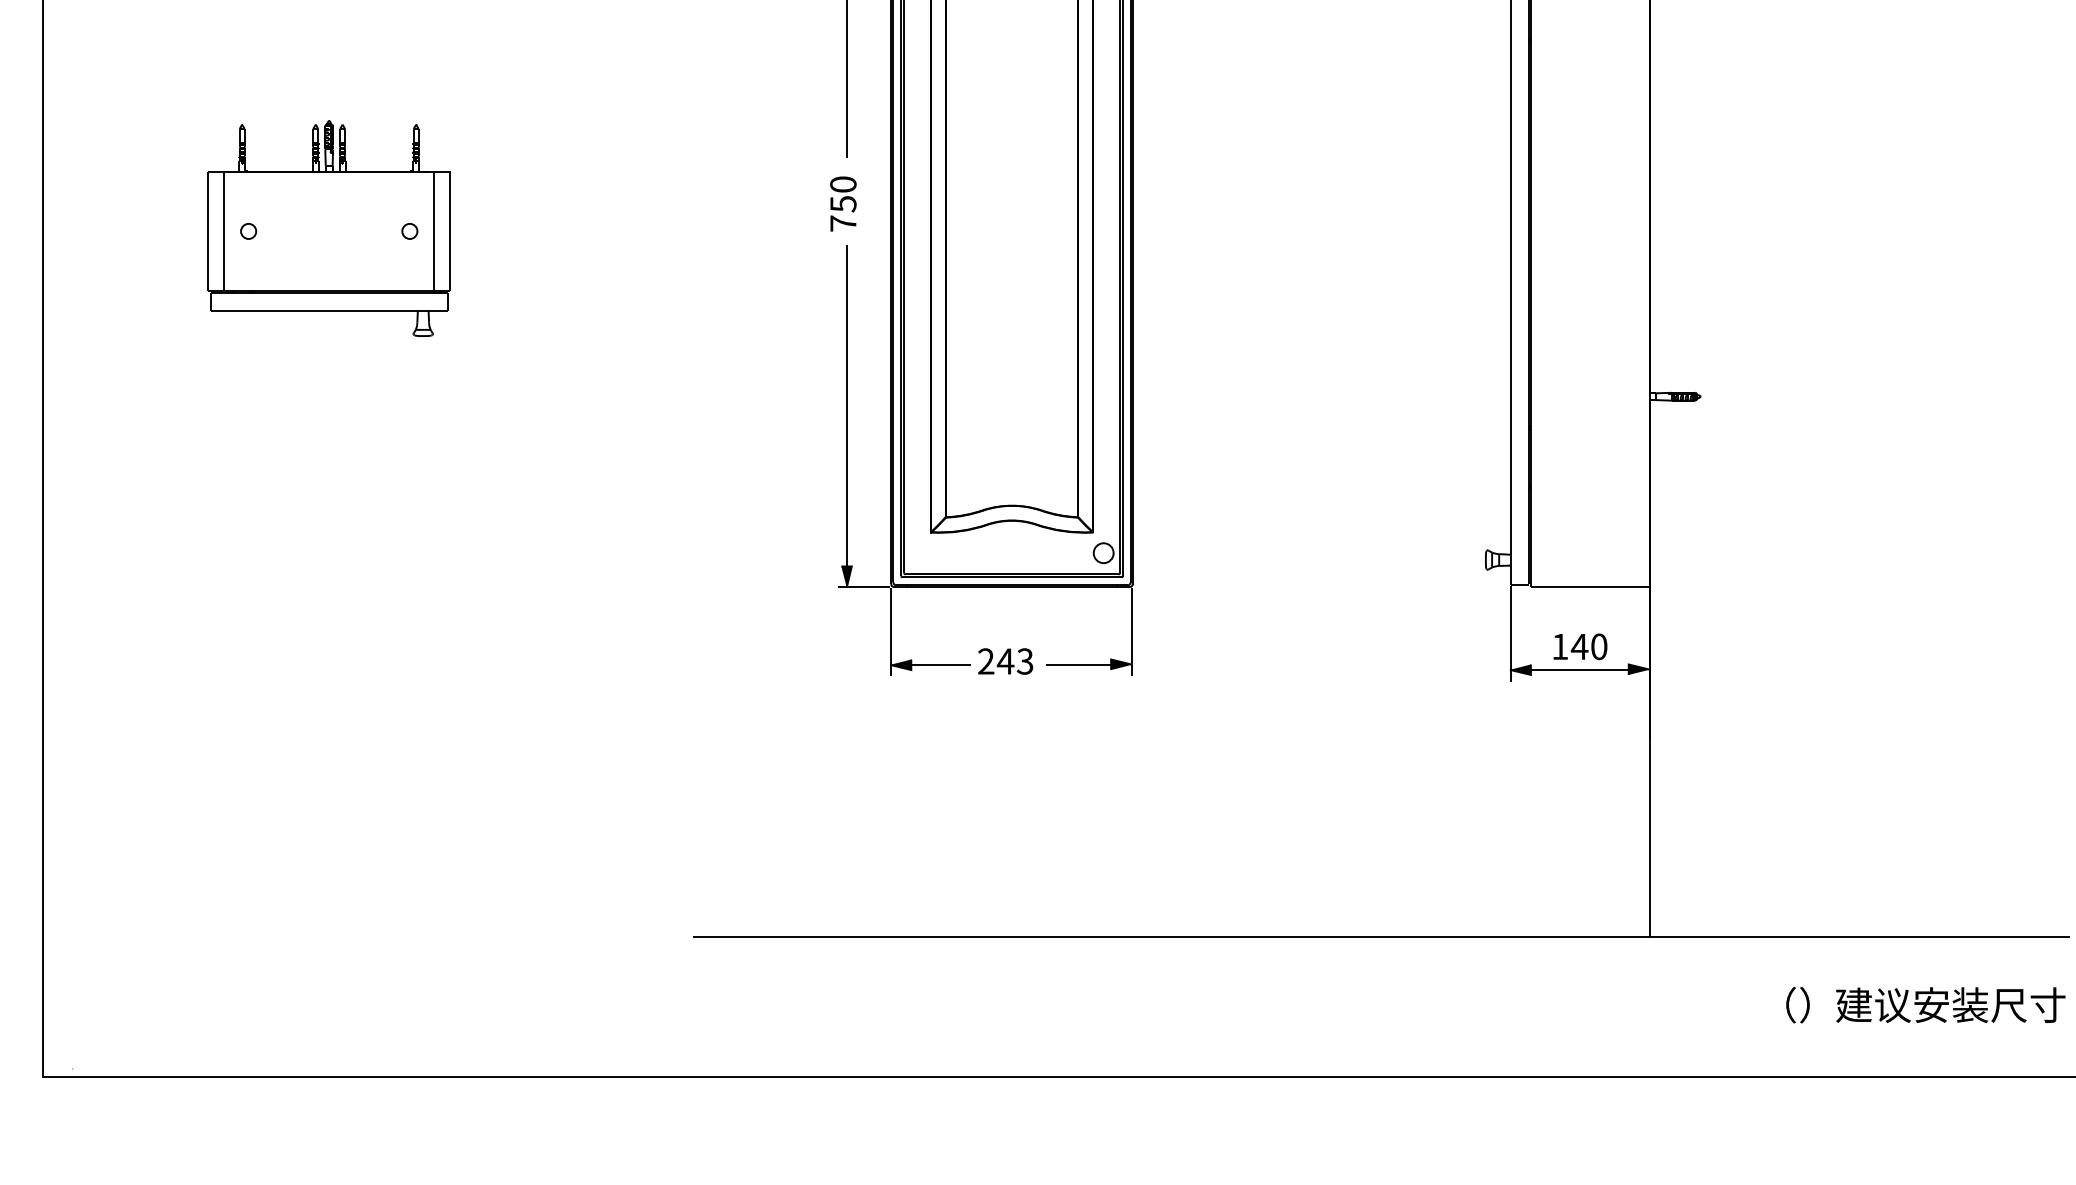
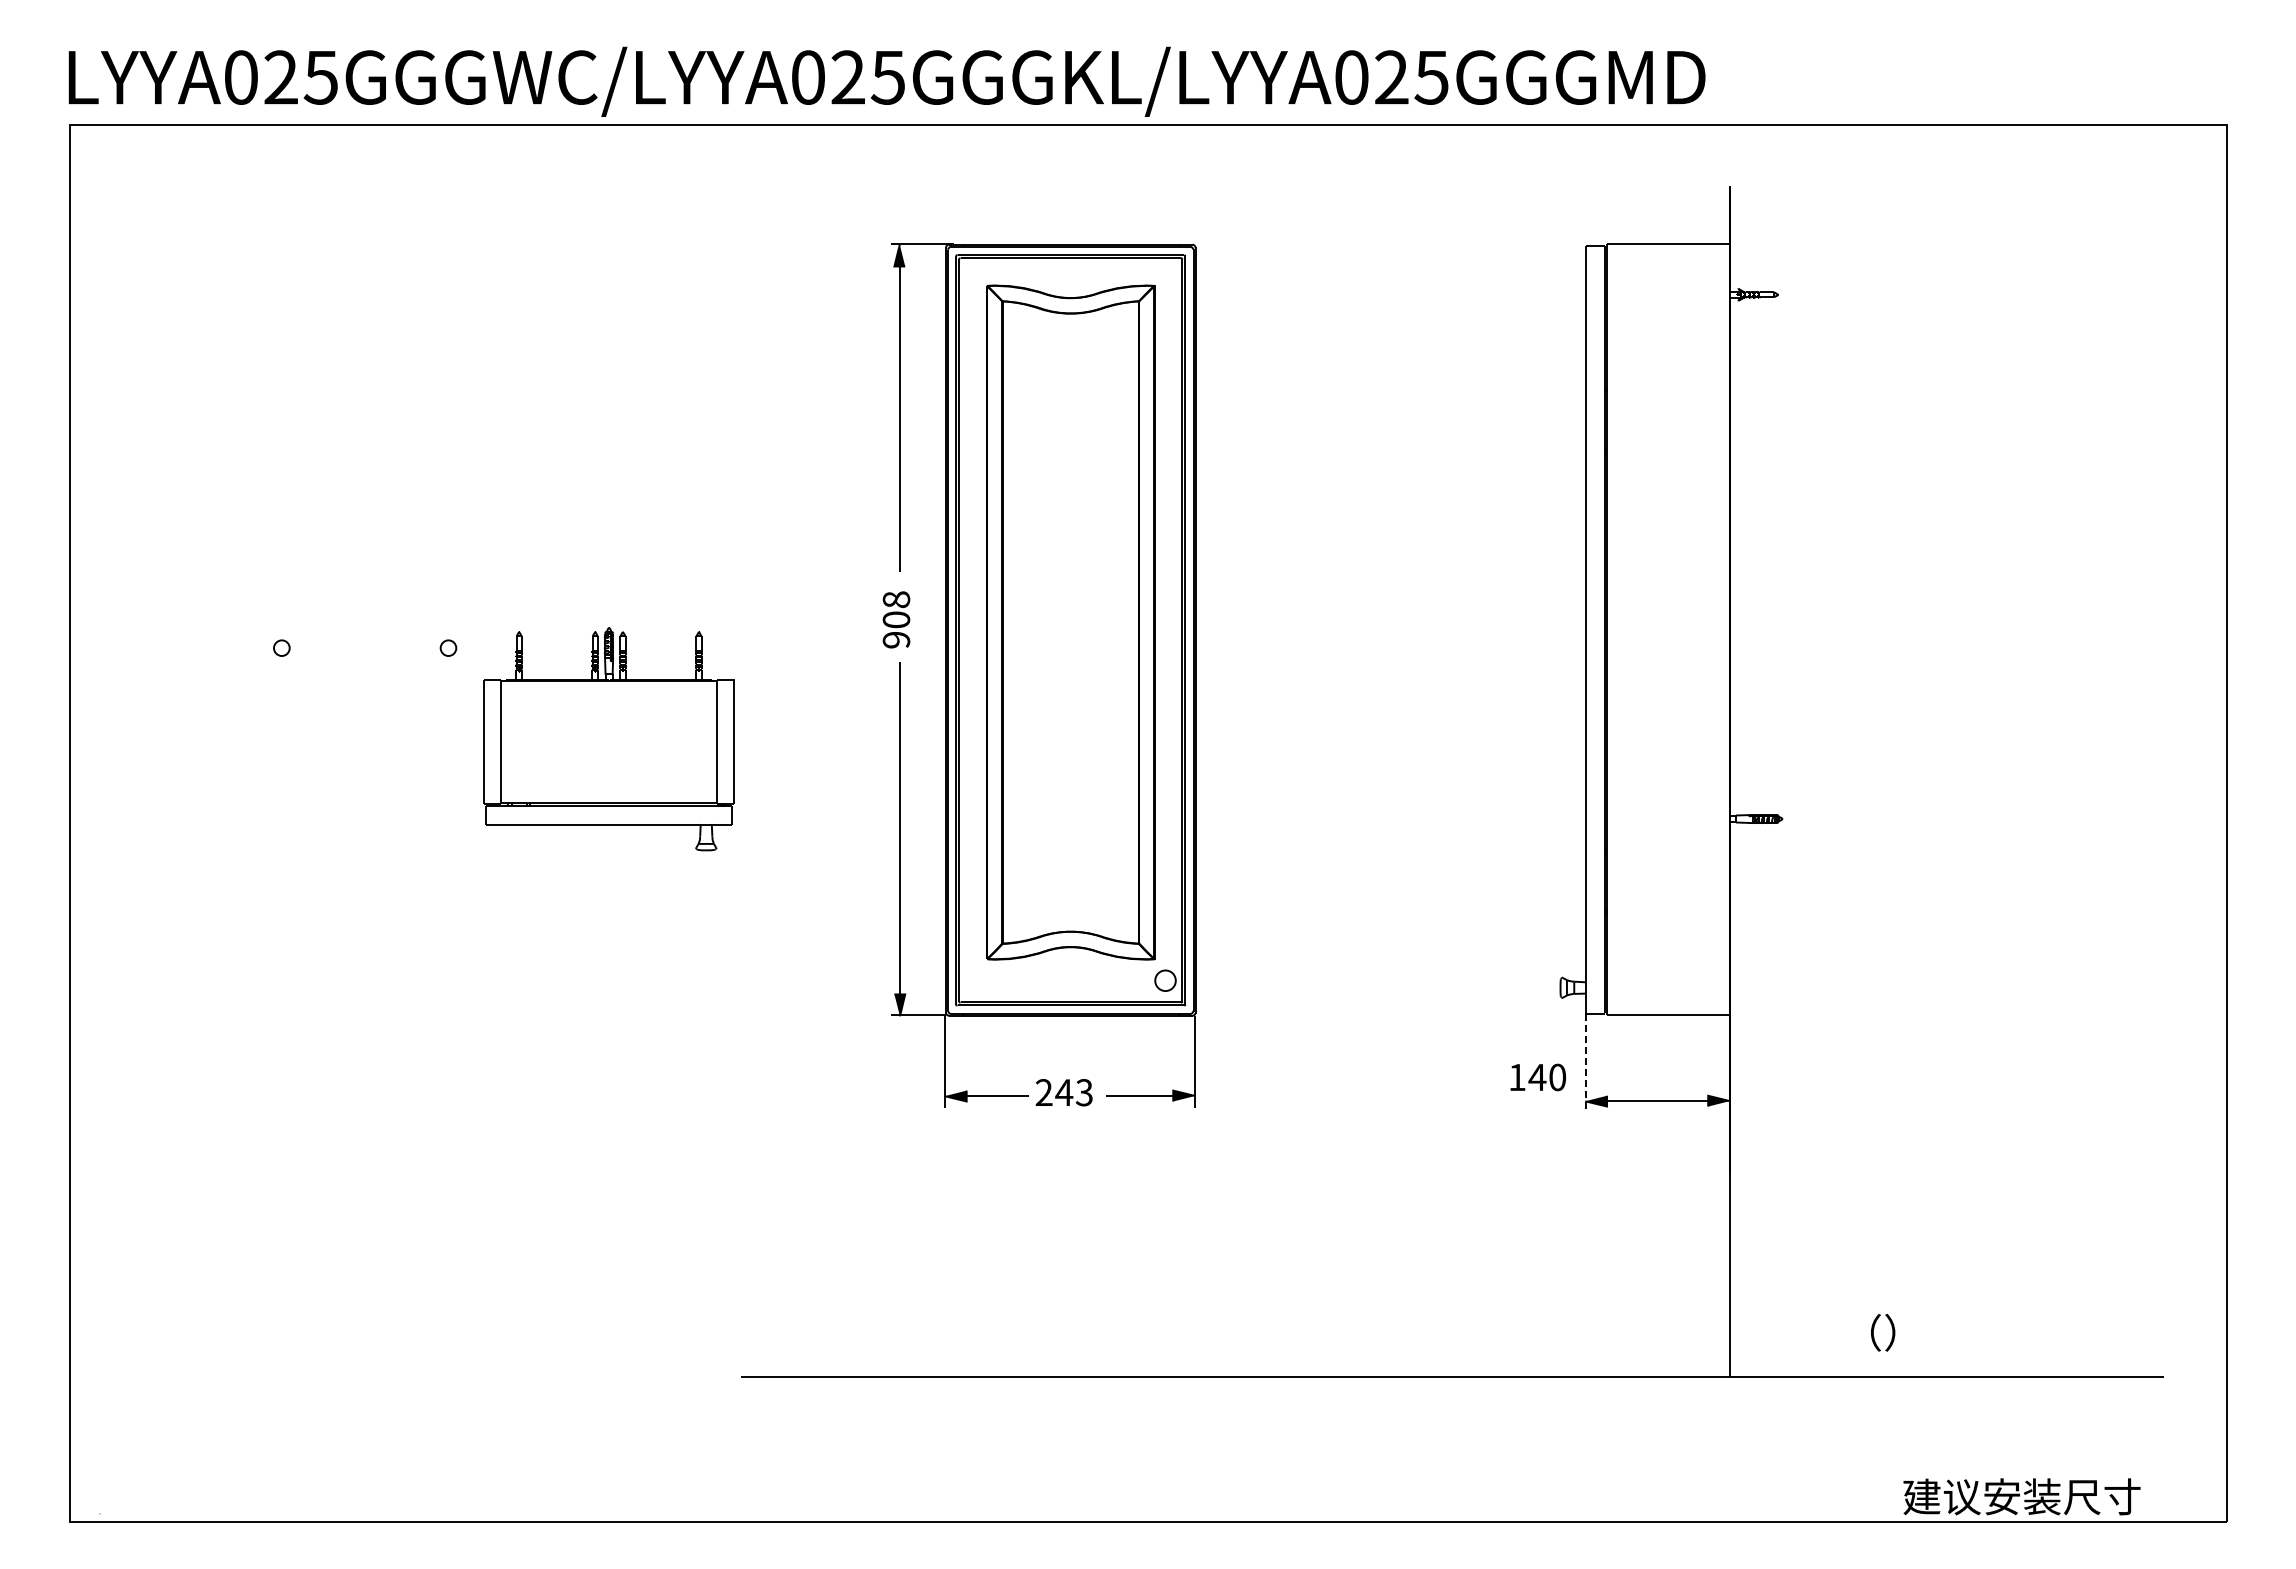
text: (843, 203) -> (896, 619), 750 -> 908
part: (328, 228) -> (608, 739), moved
line: (1511, 633) -> (1586, 1063), solid -> dashed
text: (1579, 646) -> (1537, 1077), moved
text: (1798, 1004) -> (1883, 1332), moved
text: (1950, 1004) -> (2021, 1496), moved

